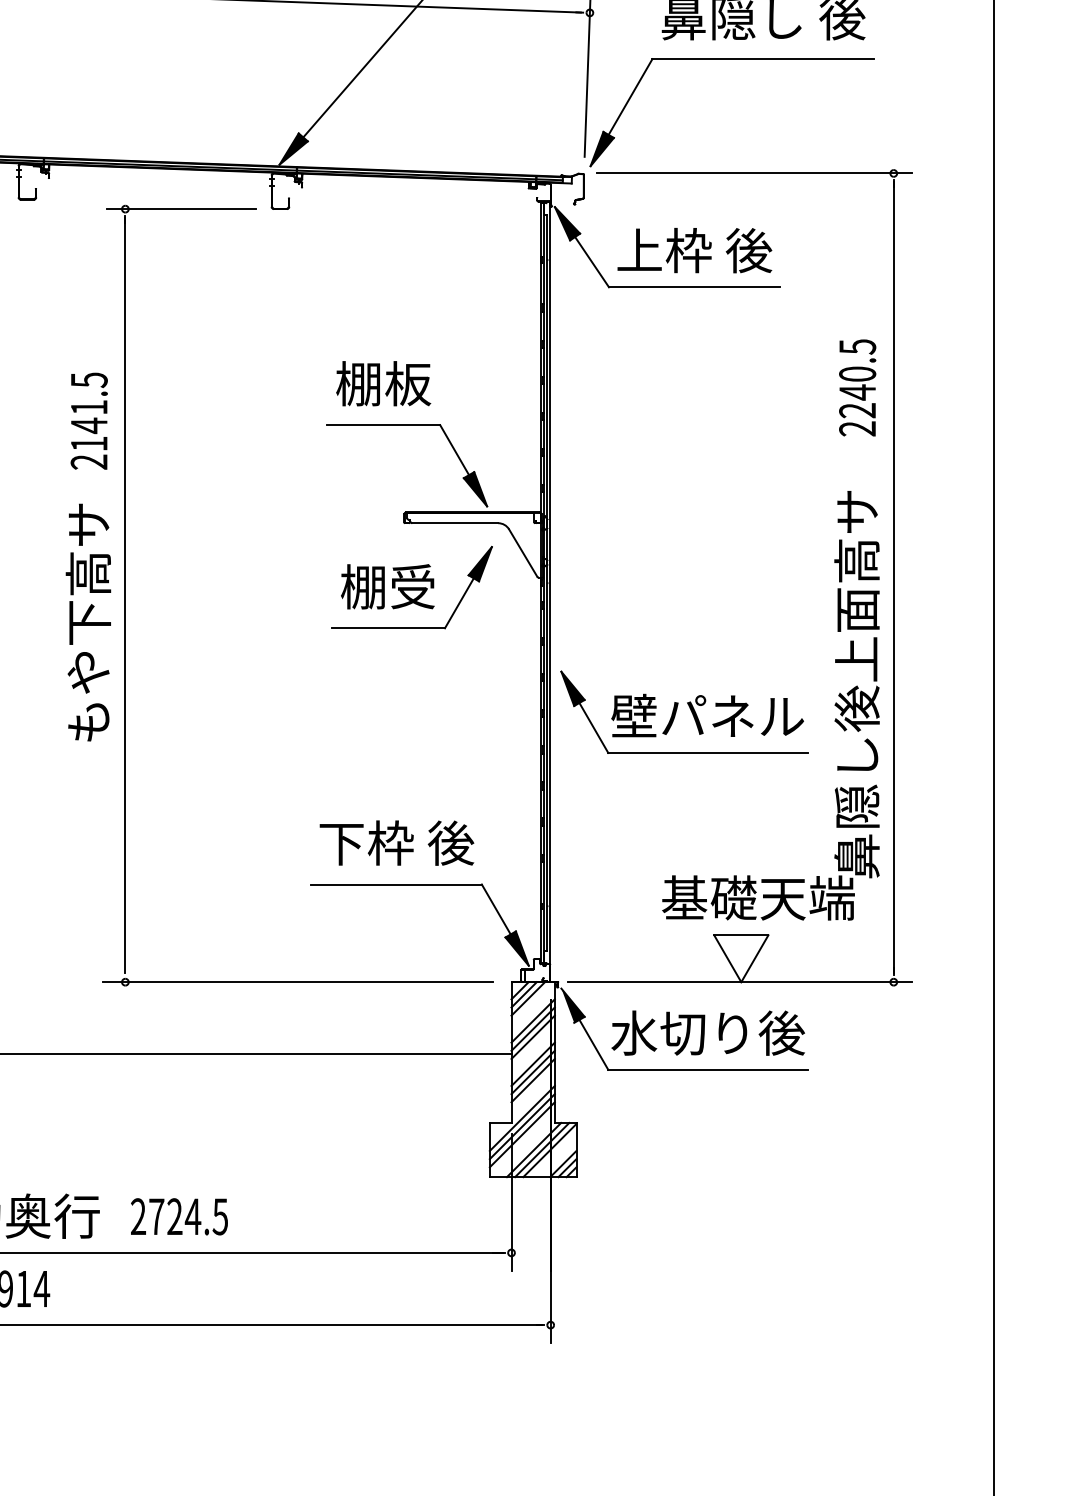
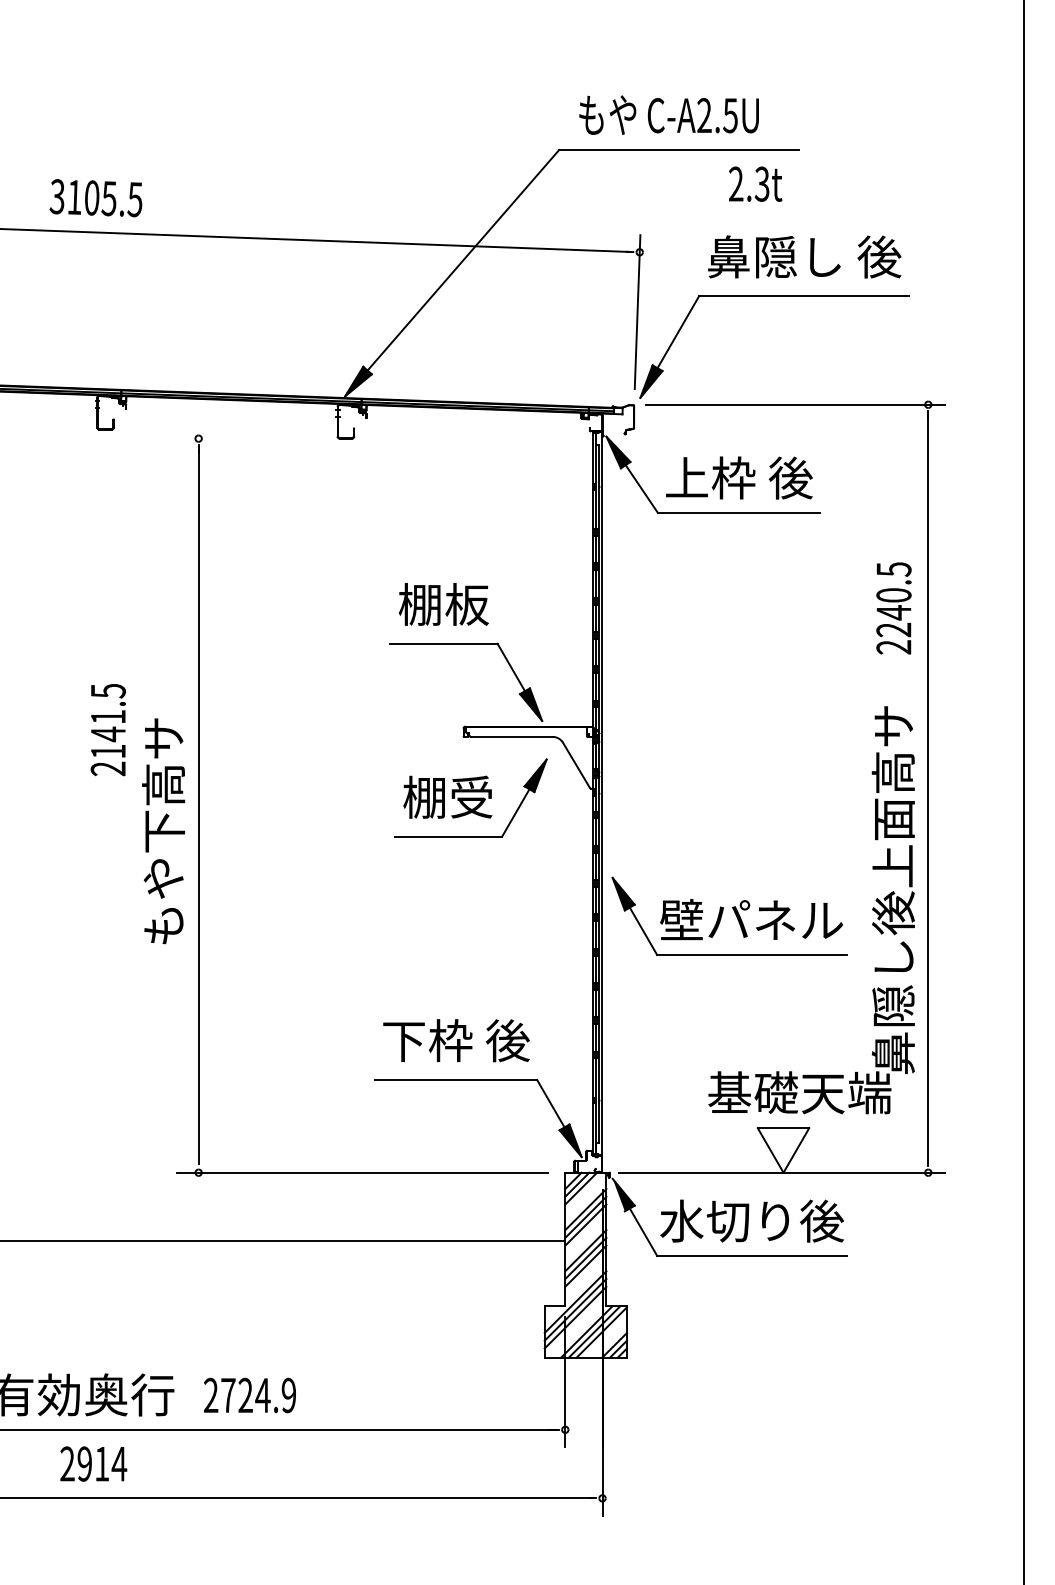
line: (181, 208) -> (251, 438), removed
text: (88, 421) -> (107, 730), moved
text: (220, 1216) -> (288, 1395), 2724.5 -> 2724.9

